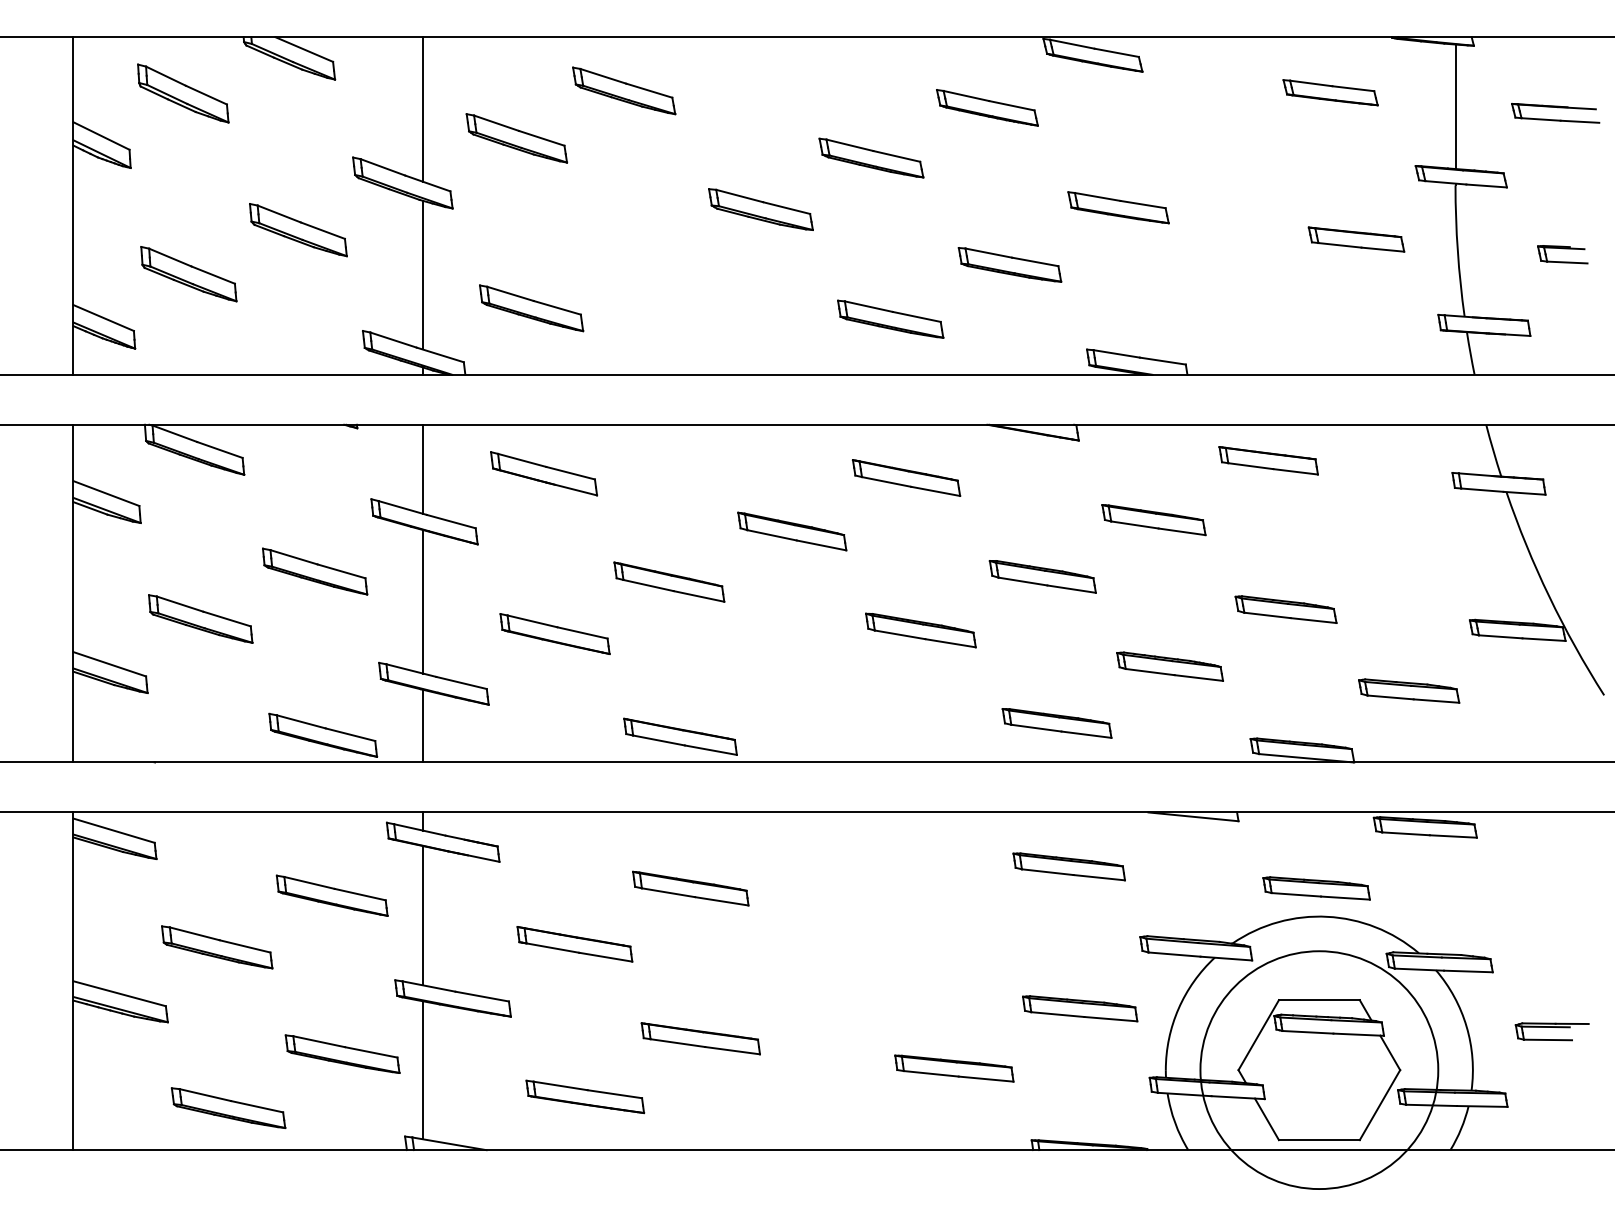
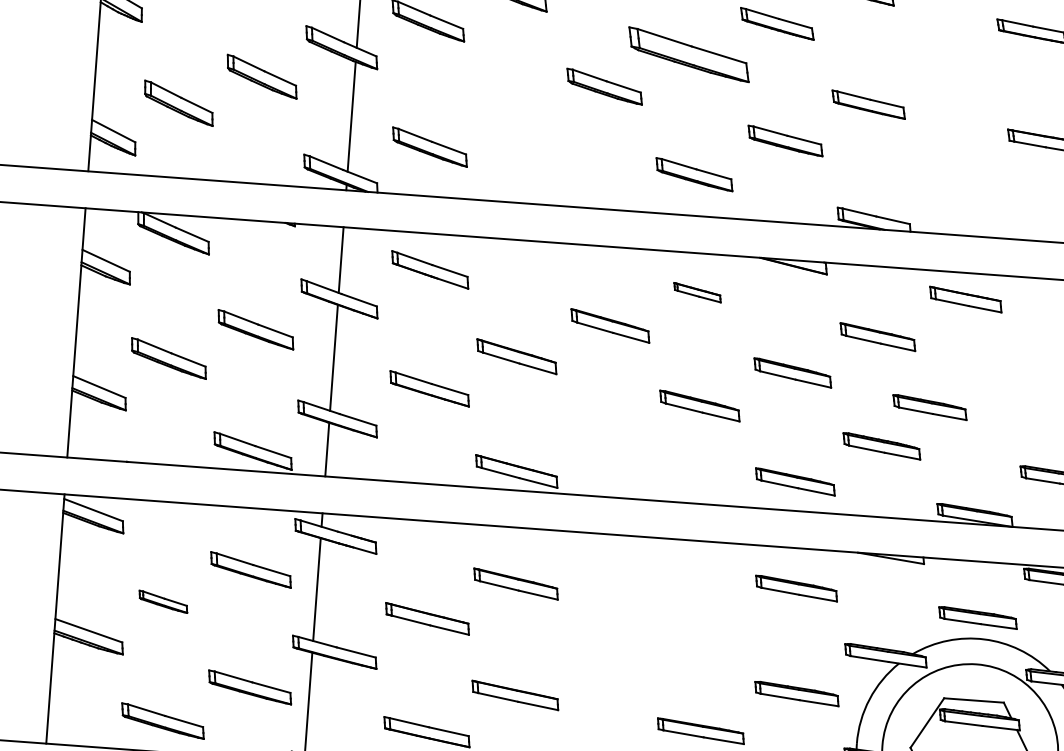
part: (871, 157) -> (689, 54), size x1.6
part: (906, 477) -> (697, 292), size x0.6
part: (1285, 609) -> (929, 407), moved
part: (217, 947) -> (163, 601), size x0.6

